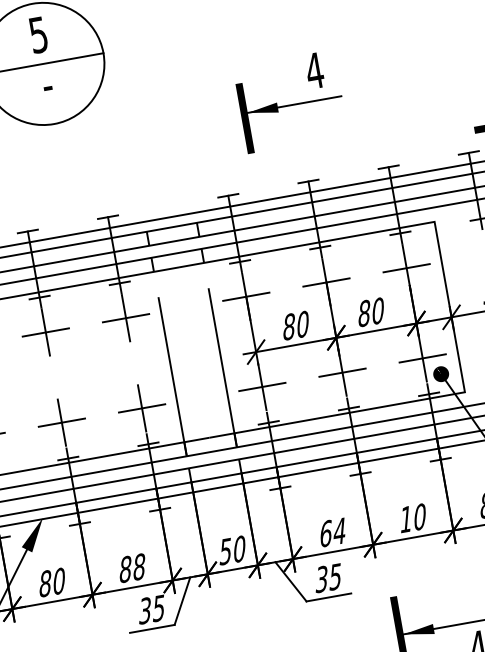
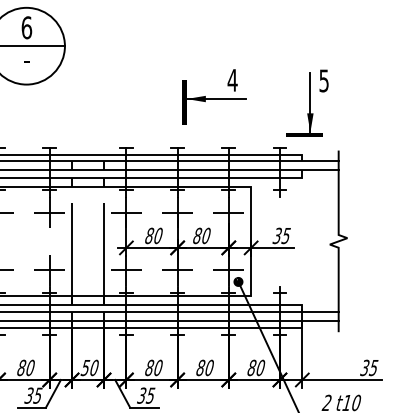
text: (37, 34) -> (26, 27), 5 -> 6
part: (290, 101) -> (214, 96), moved
text: (405, 518) -> (200, 367), 10 -> 80
text: (331, 531) -> (153, 367), 64 -> 80
text: (139, 566) -> (30, 367), 88 -> 80

